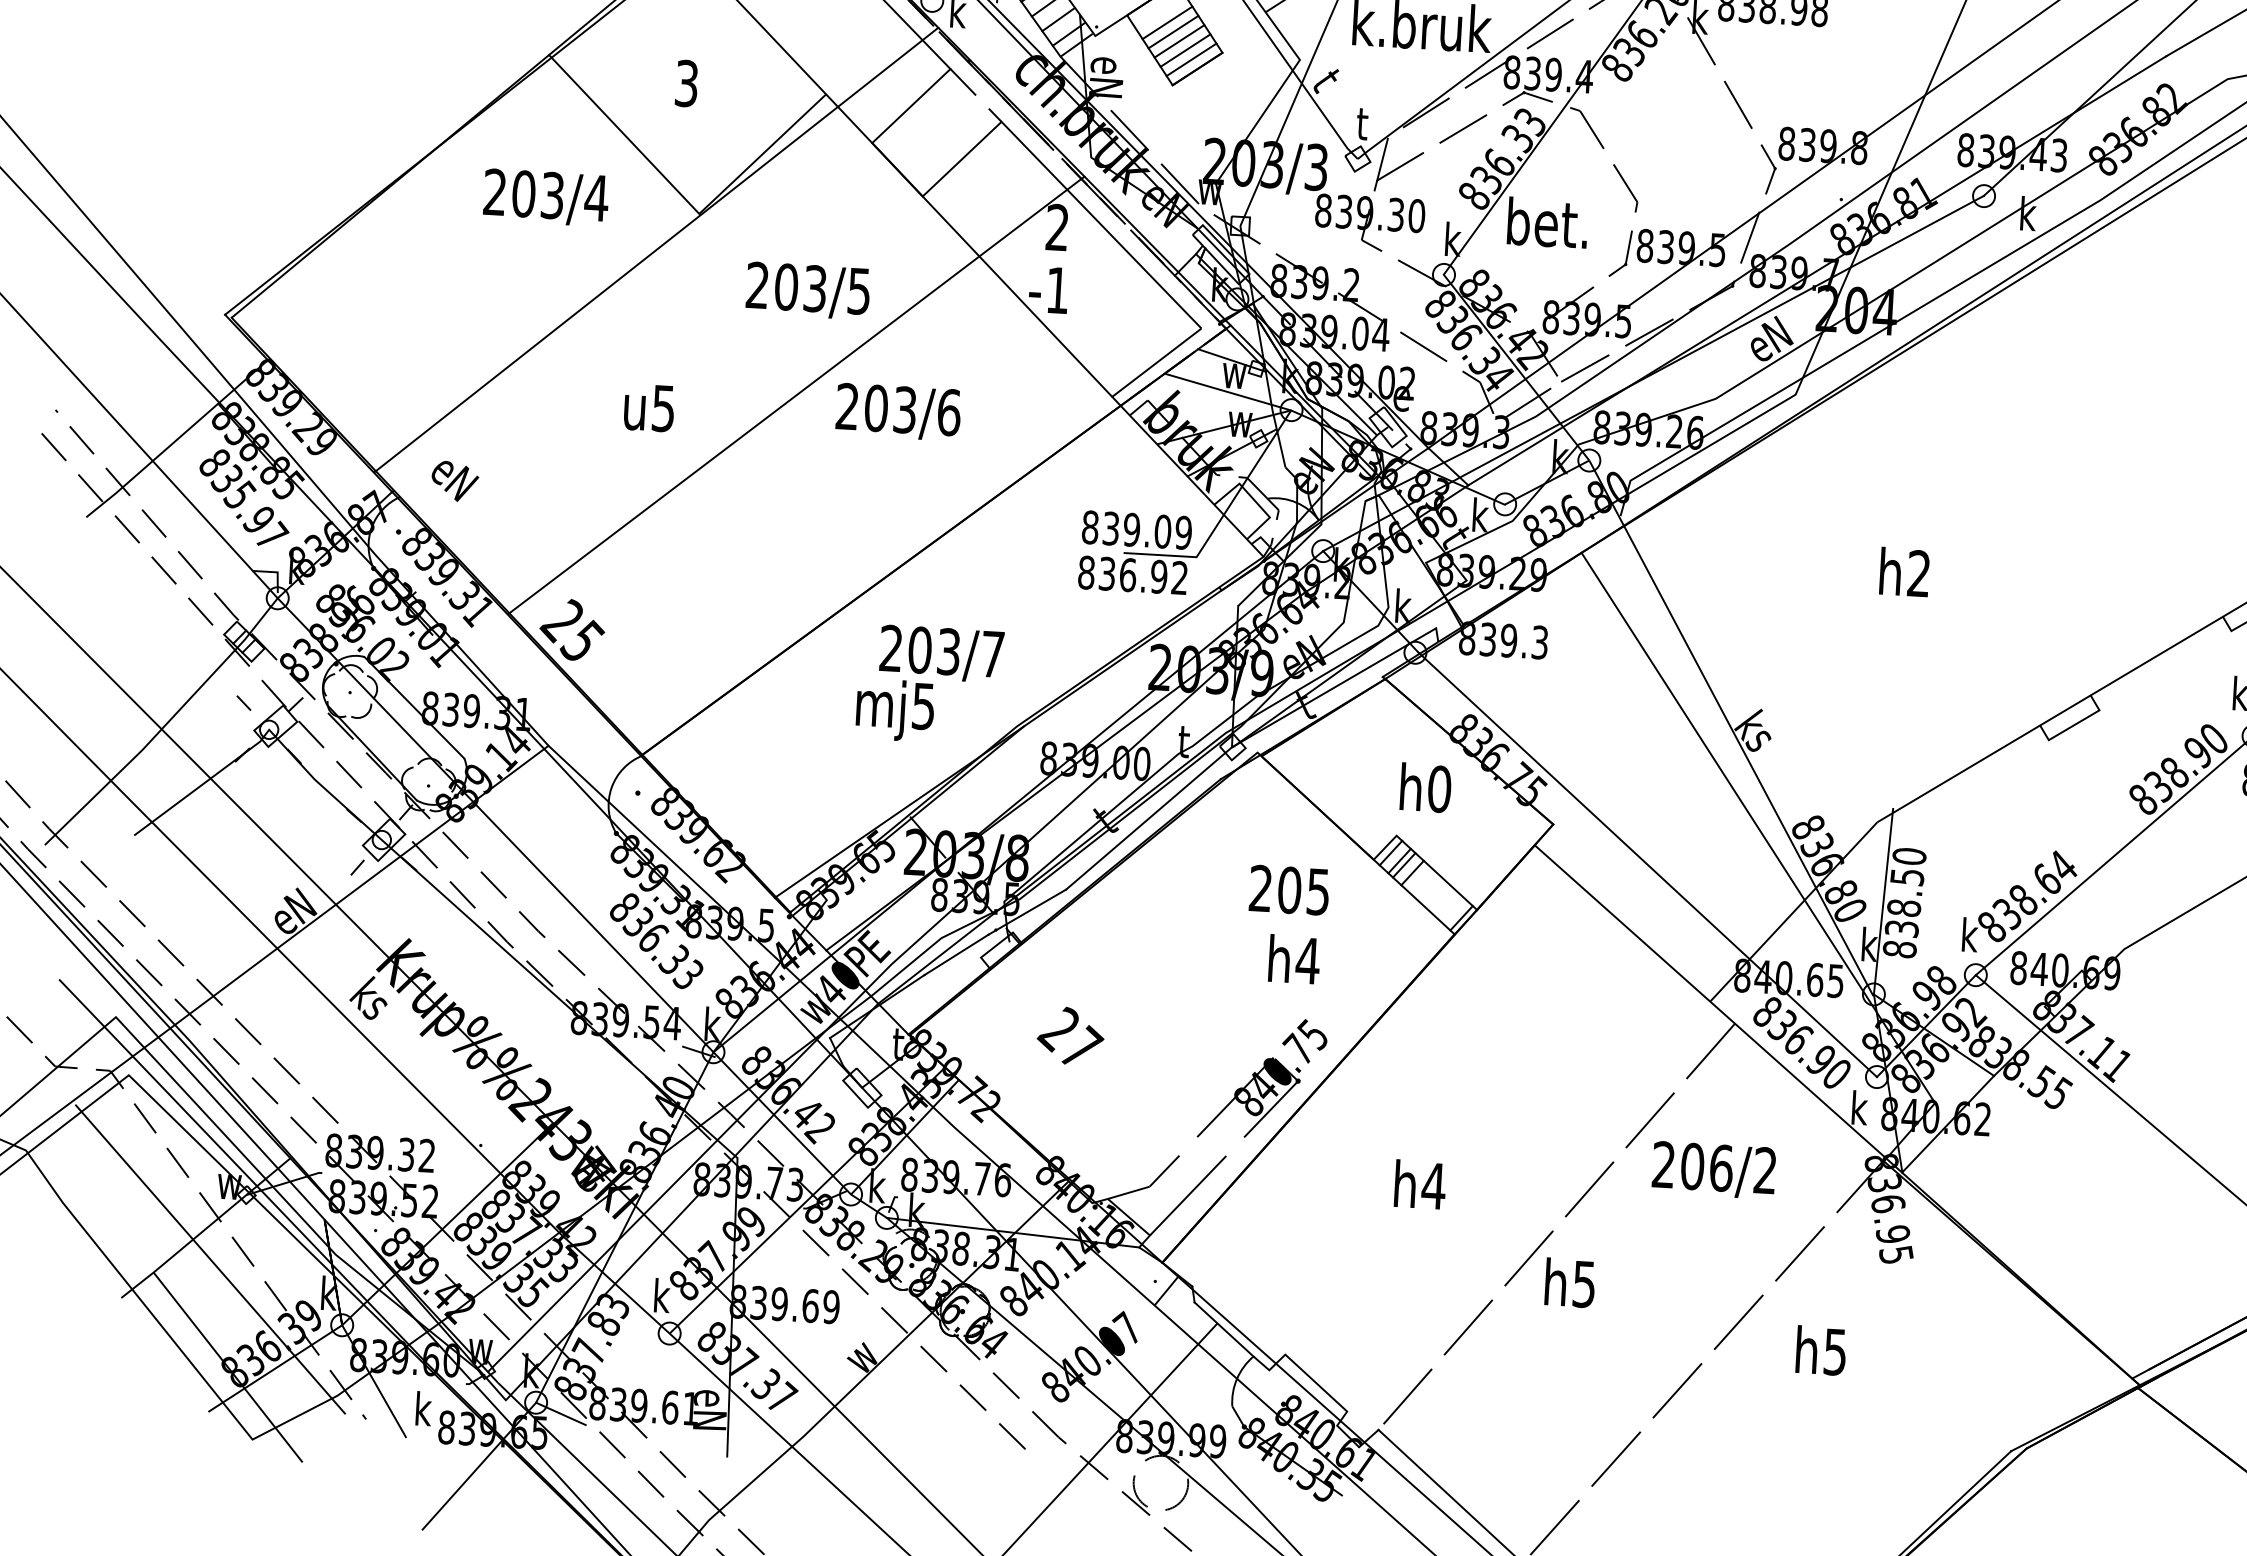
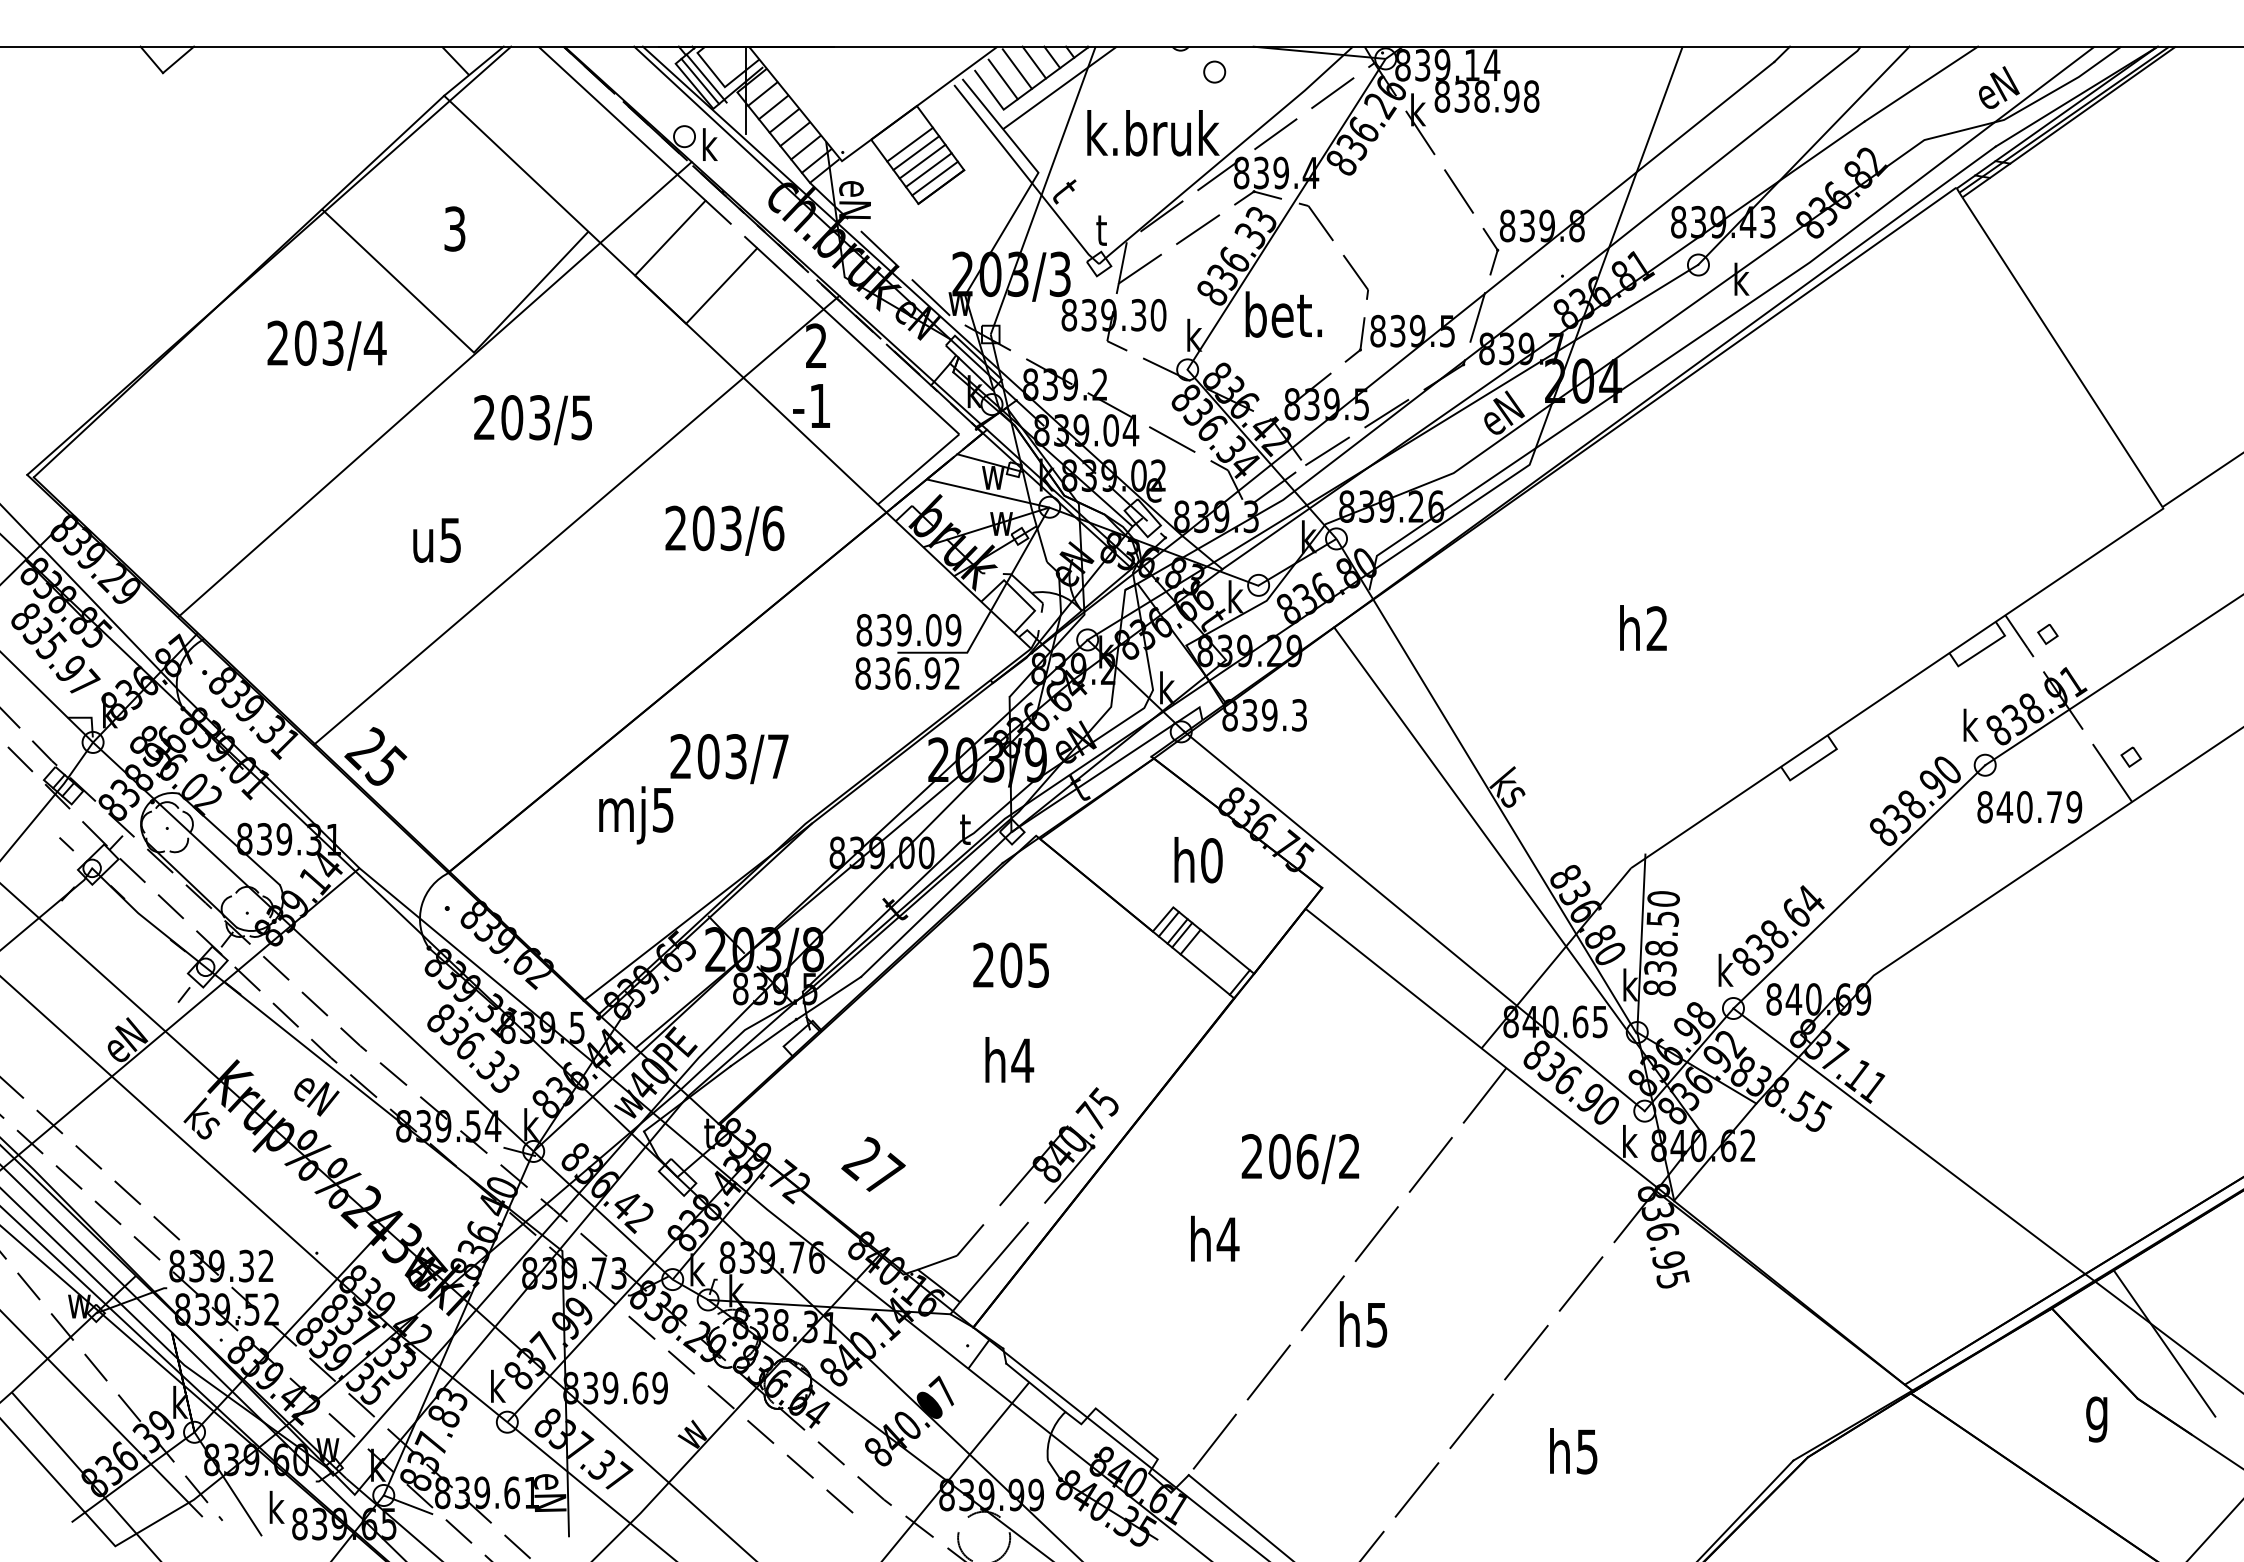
text: (807, 291) -> (532, 420), moved
text: (898, 411) -> (724, 530), moved
text: (454, 481) -> (316, 1097), moved
text: (895, 710) -> (636, 815), moved
text: (1288, 889) -> (1010, 964), moved
text: (1294, 958) -> (1009, 1059), moved
text: (1070, 1035) -> (873, 1163), moved
text: (1714, 1170) -> (1300, 1159), moved
text: (1821, 1350) -> (1573, 1451), moved

